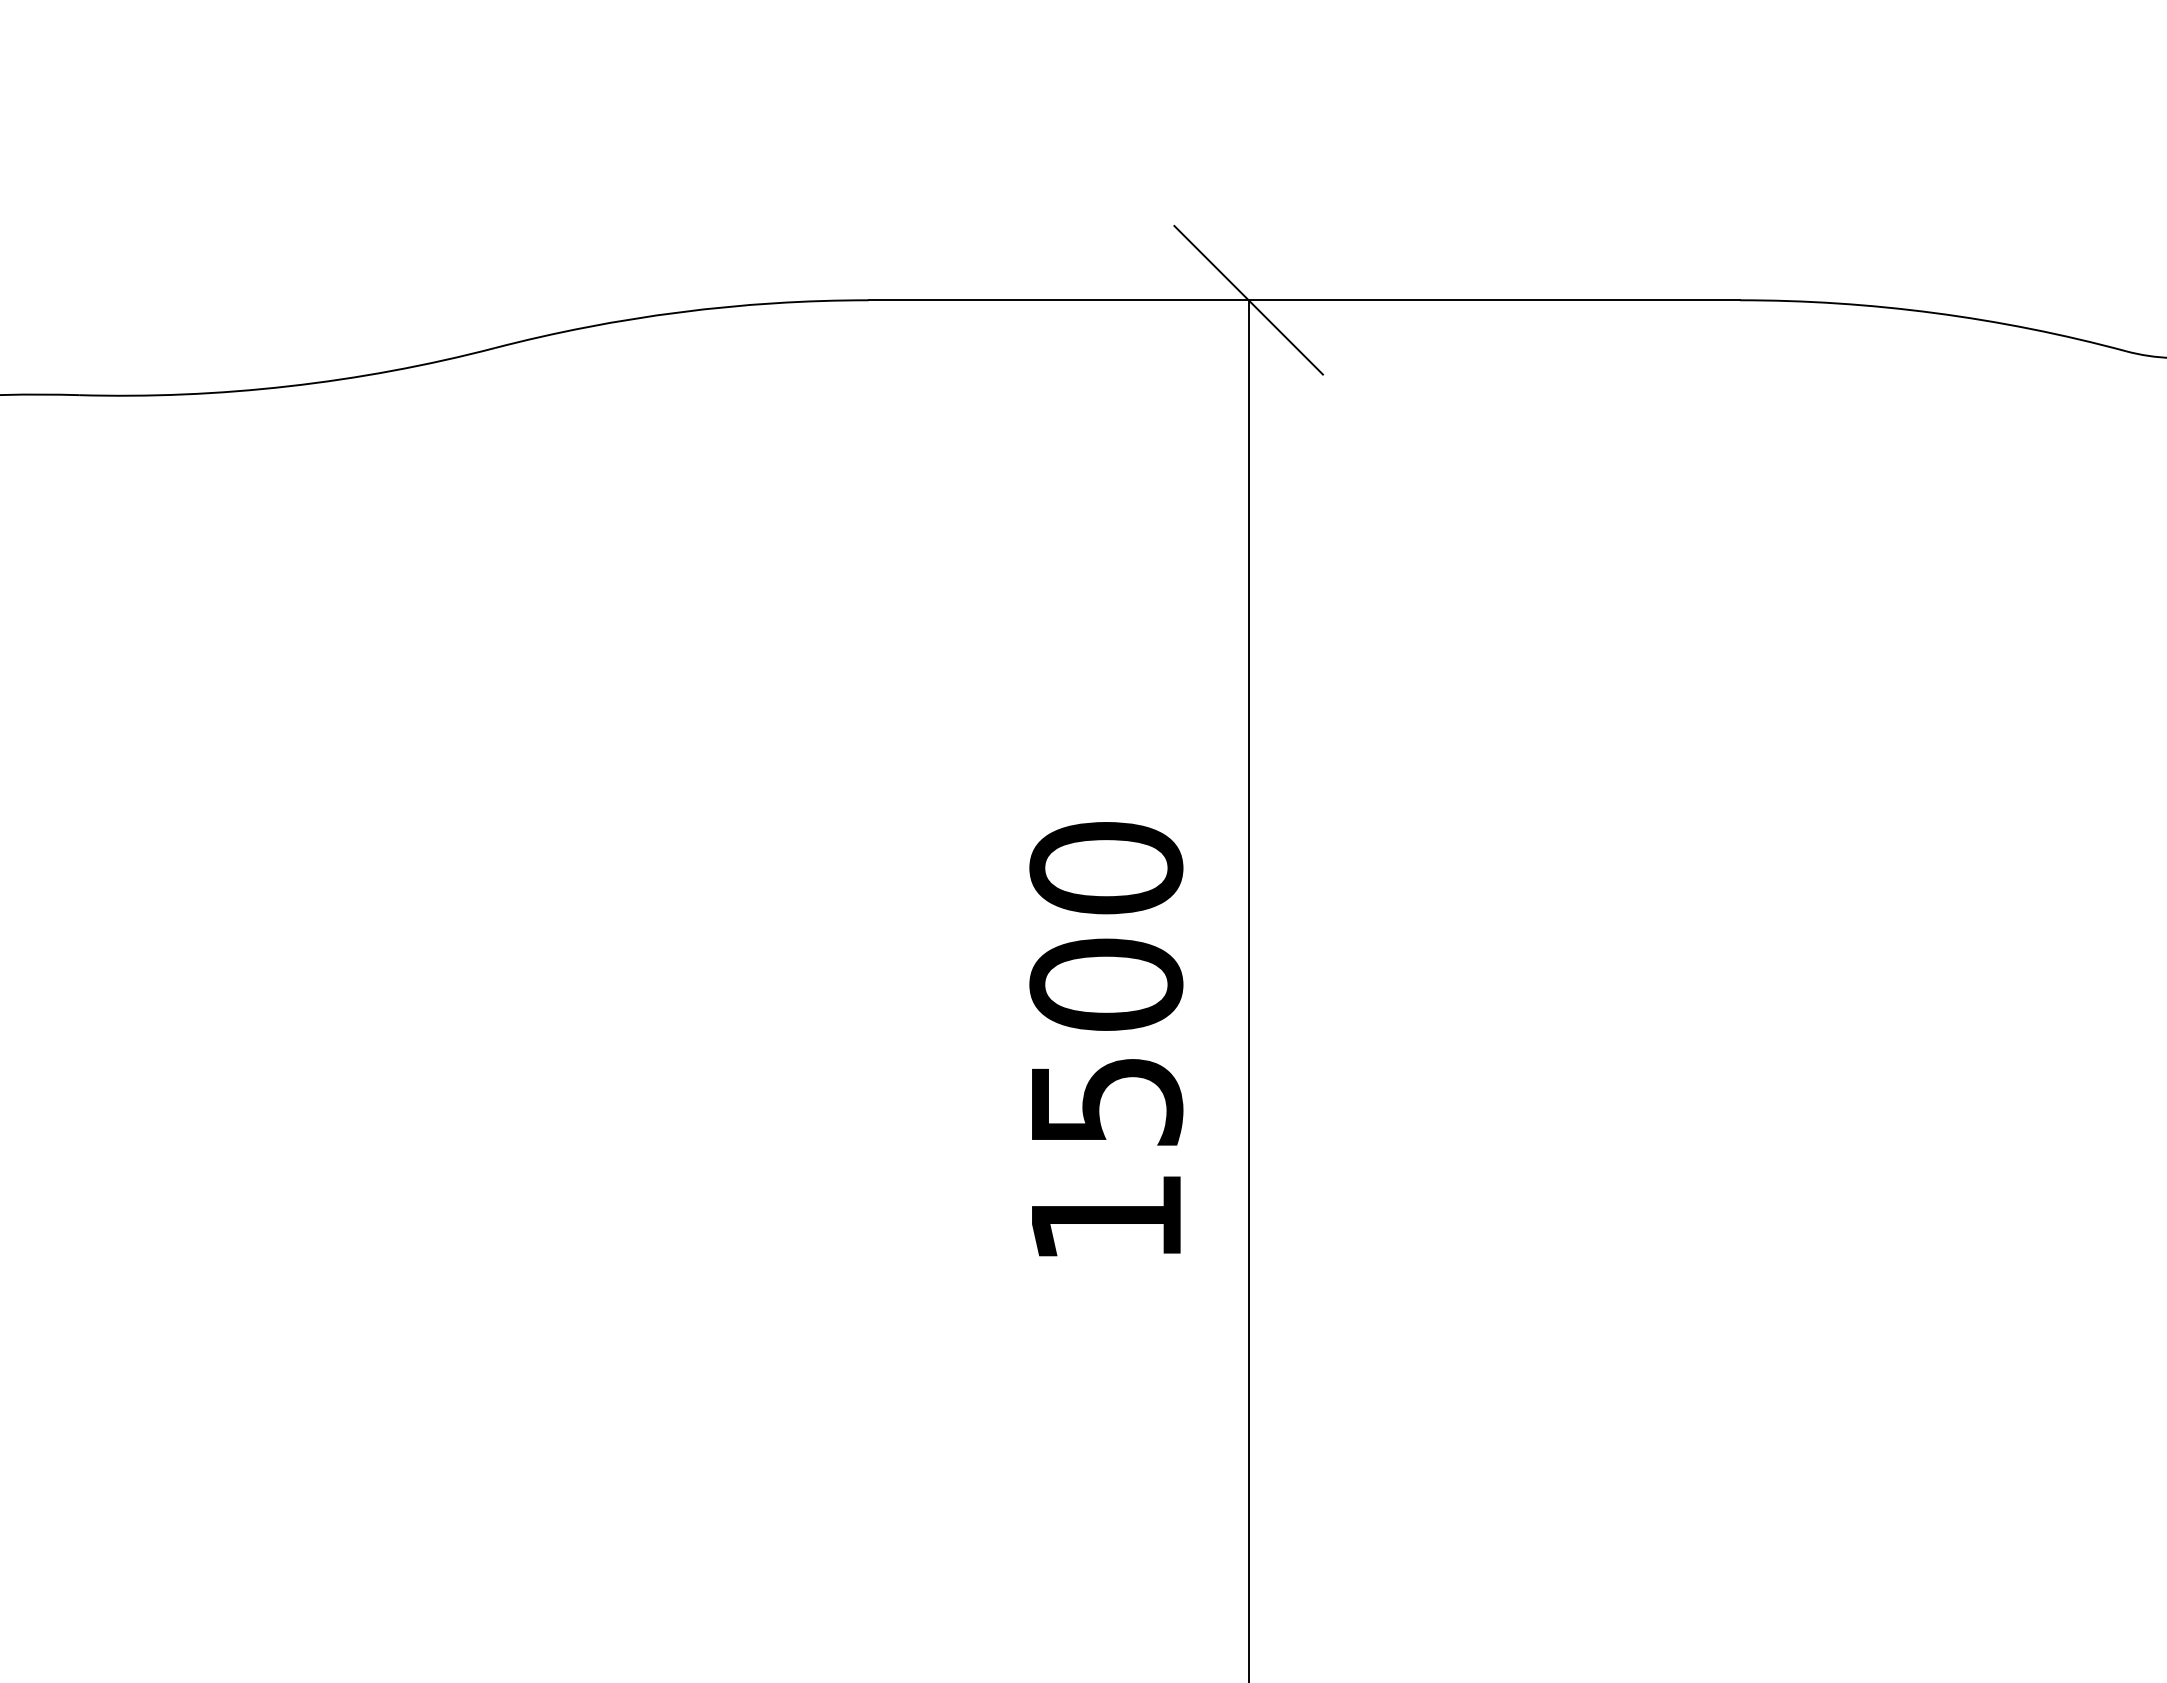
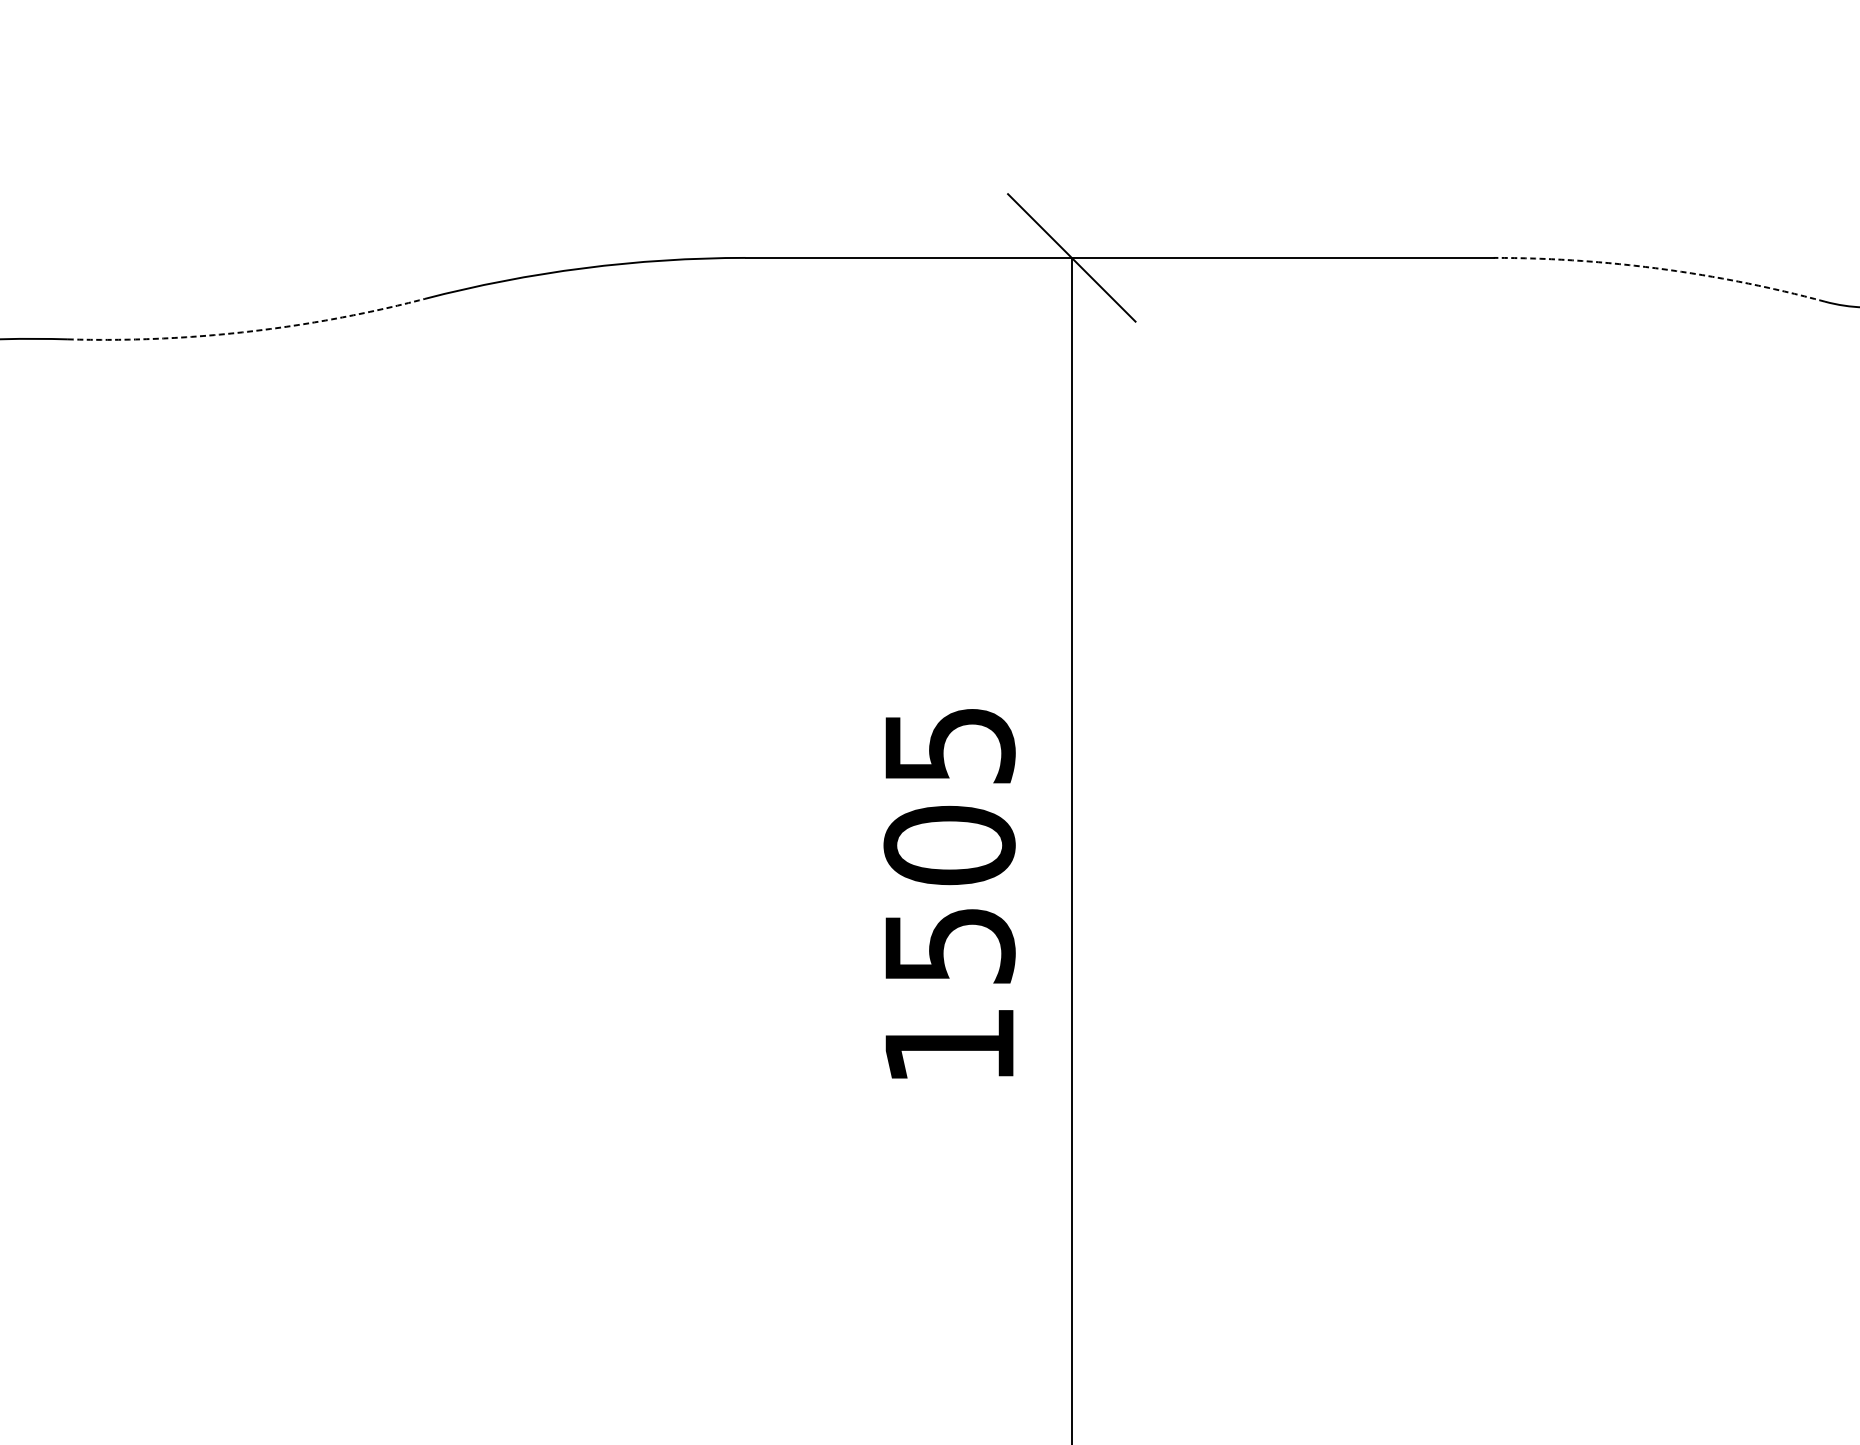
arc: (1934, 313) -> (1660, 269), solid -> dashed
arc: (288, 386) -> (247, 331), solid -> dashed
text: (1106, 868) -> (949, 745), 1500 -> 1505

